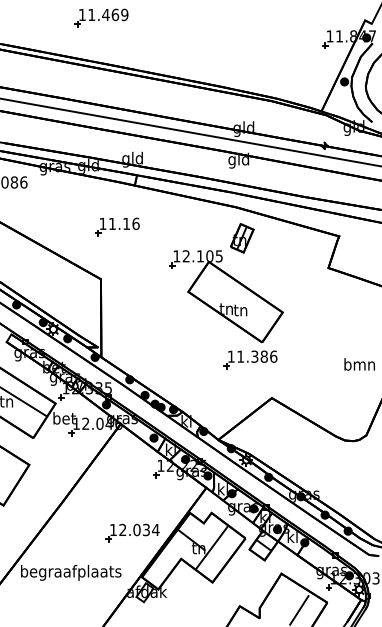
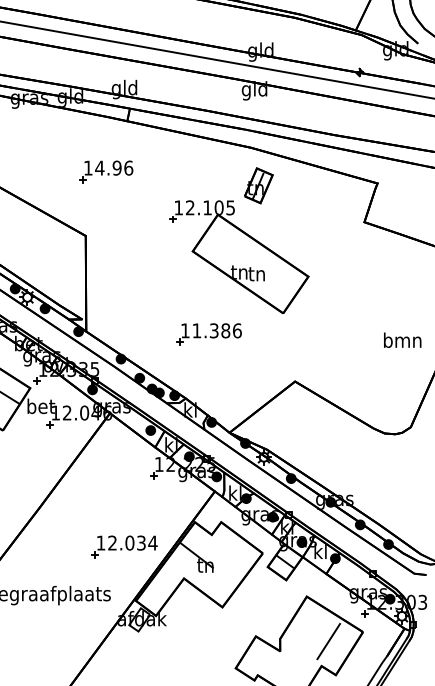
text: (119, 223) -> (108, 167), 11.16 -> 14.96
part: (250, 359) -> (208, 334), moved
line: (211, 547) -> (221, 564), removed

